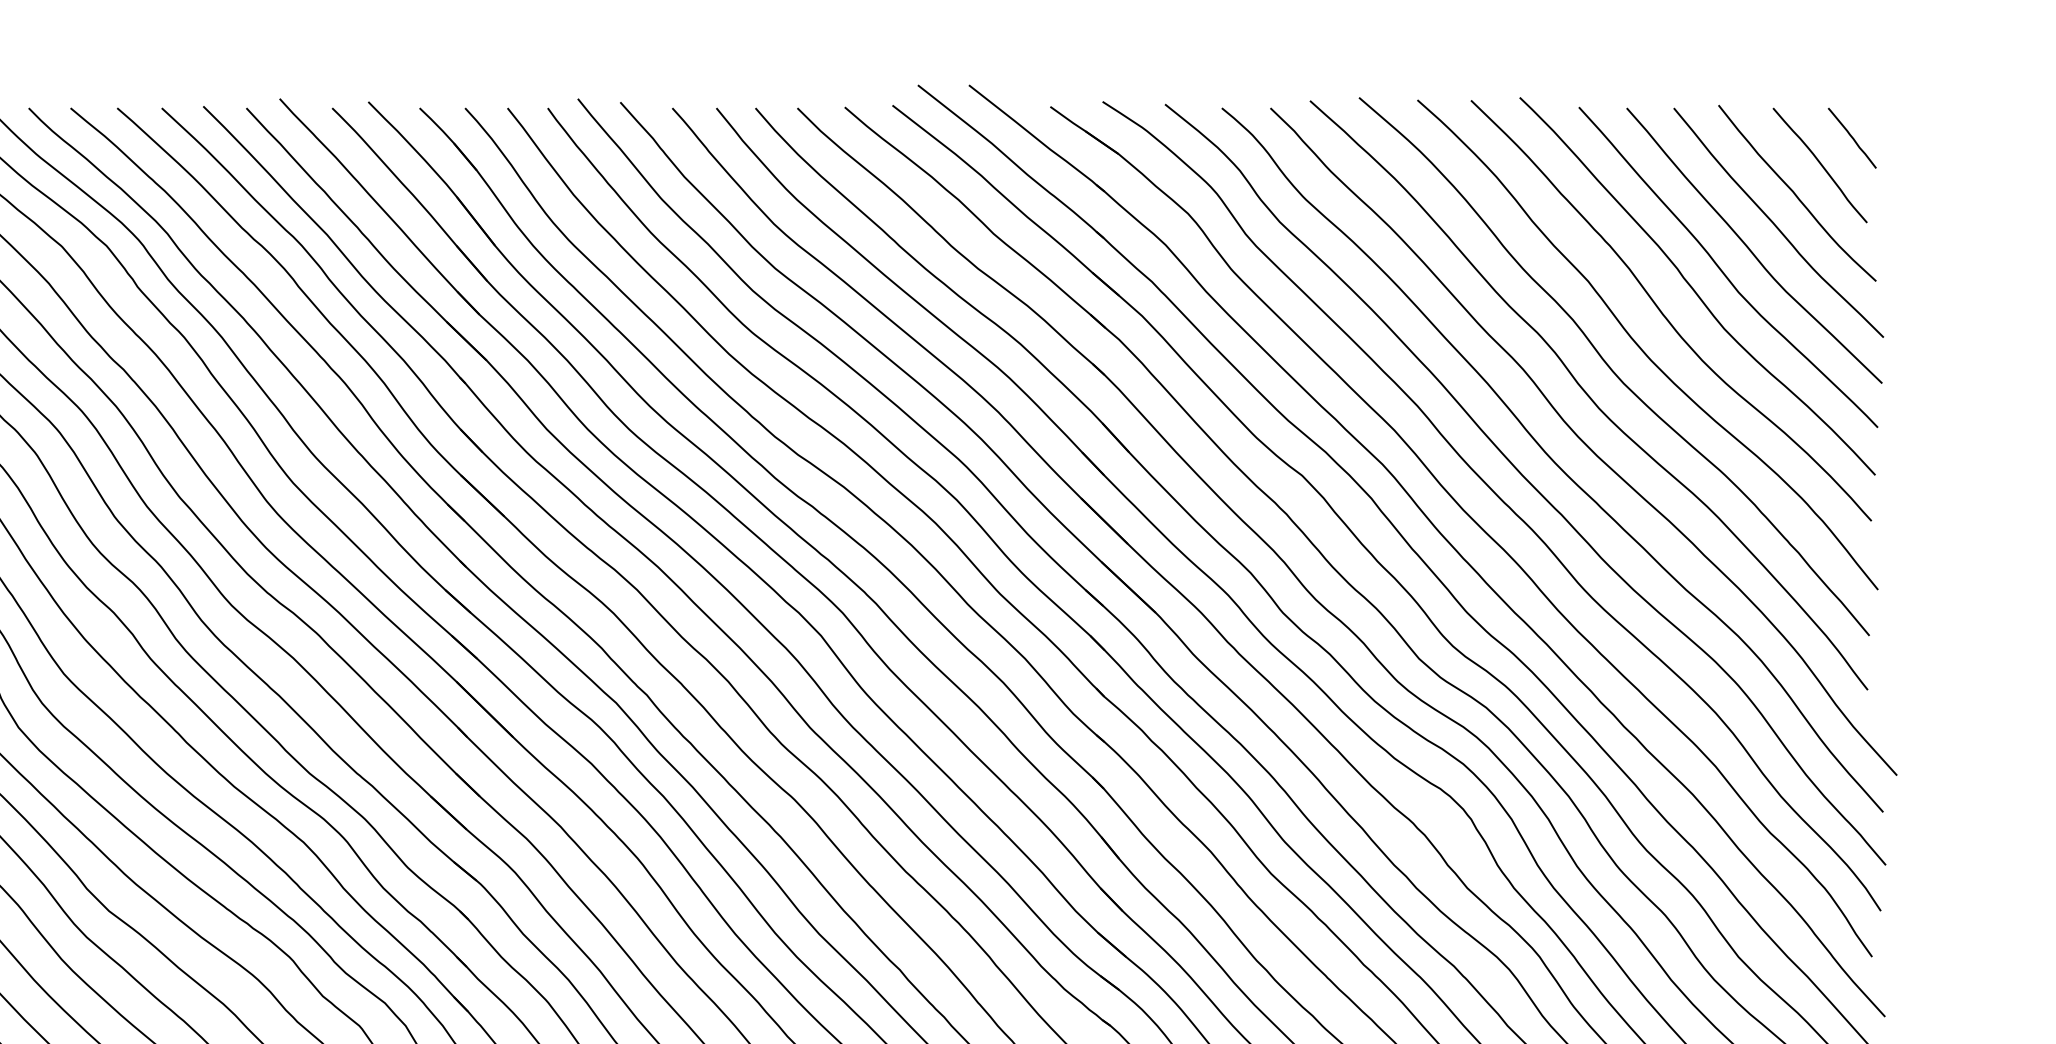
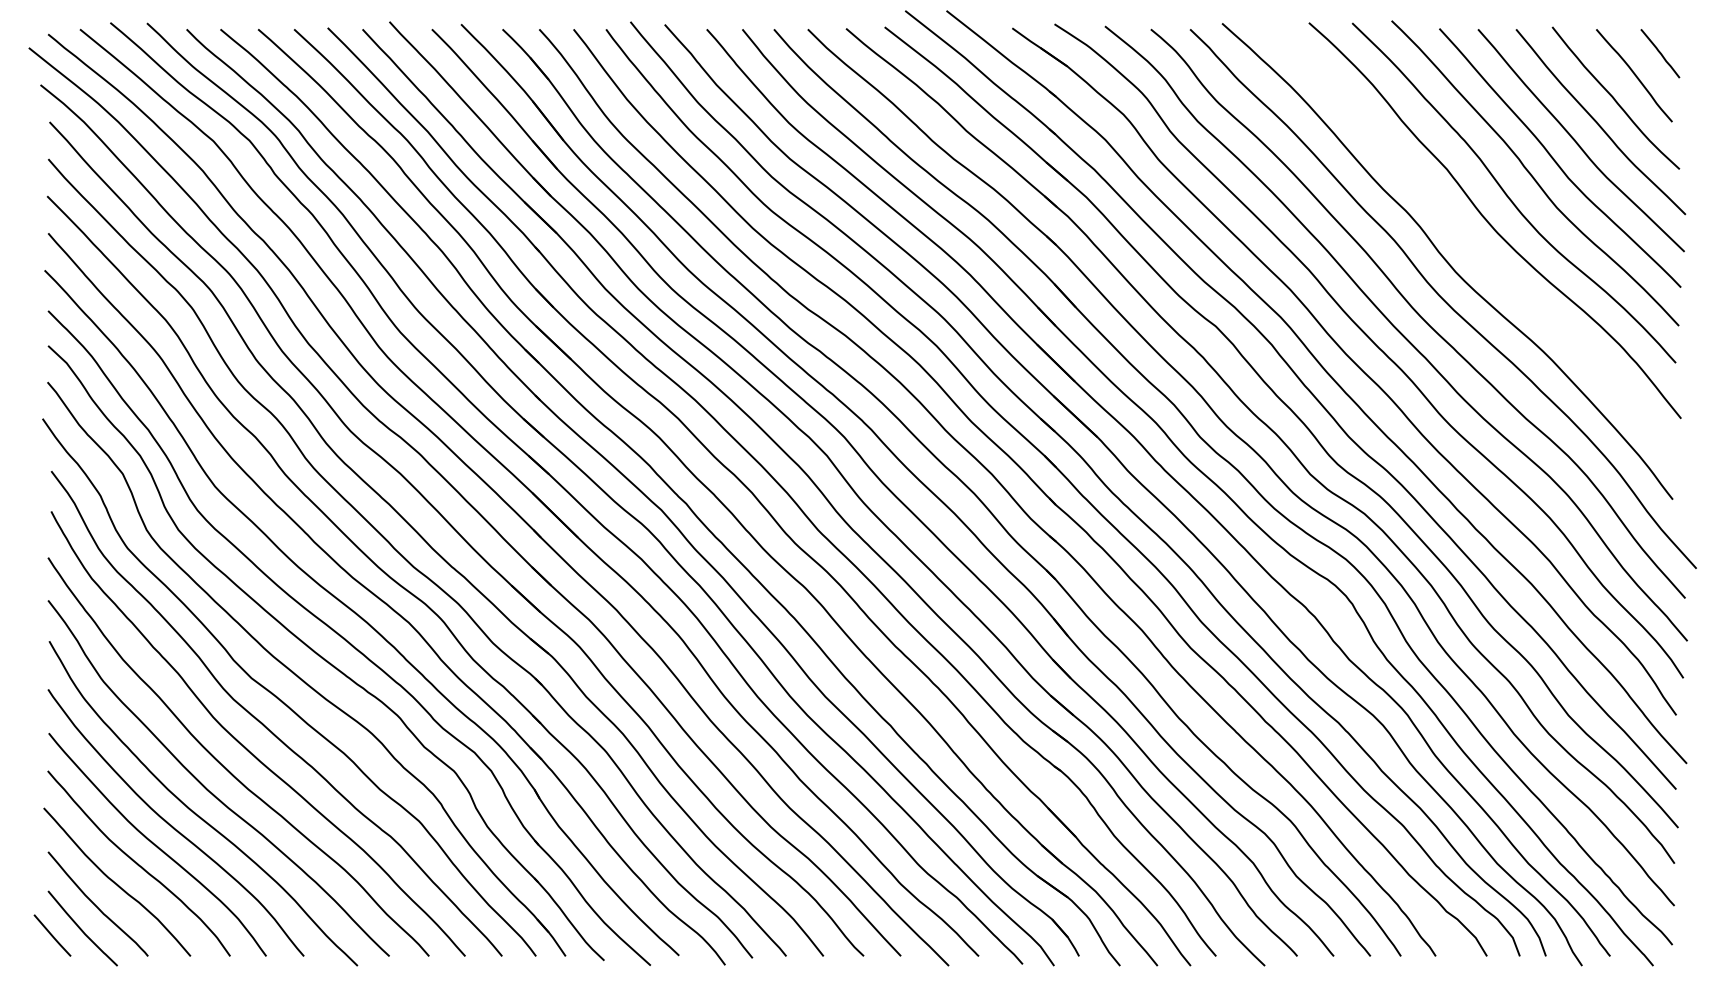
curve: (1611, 366) -> (1465, 238), removed

